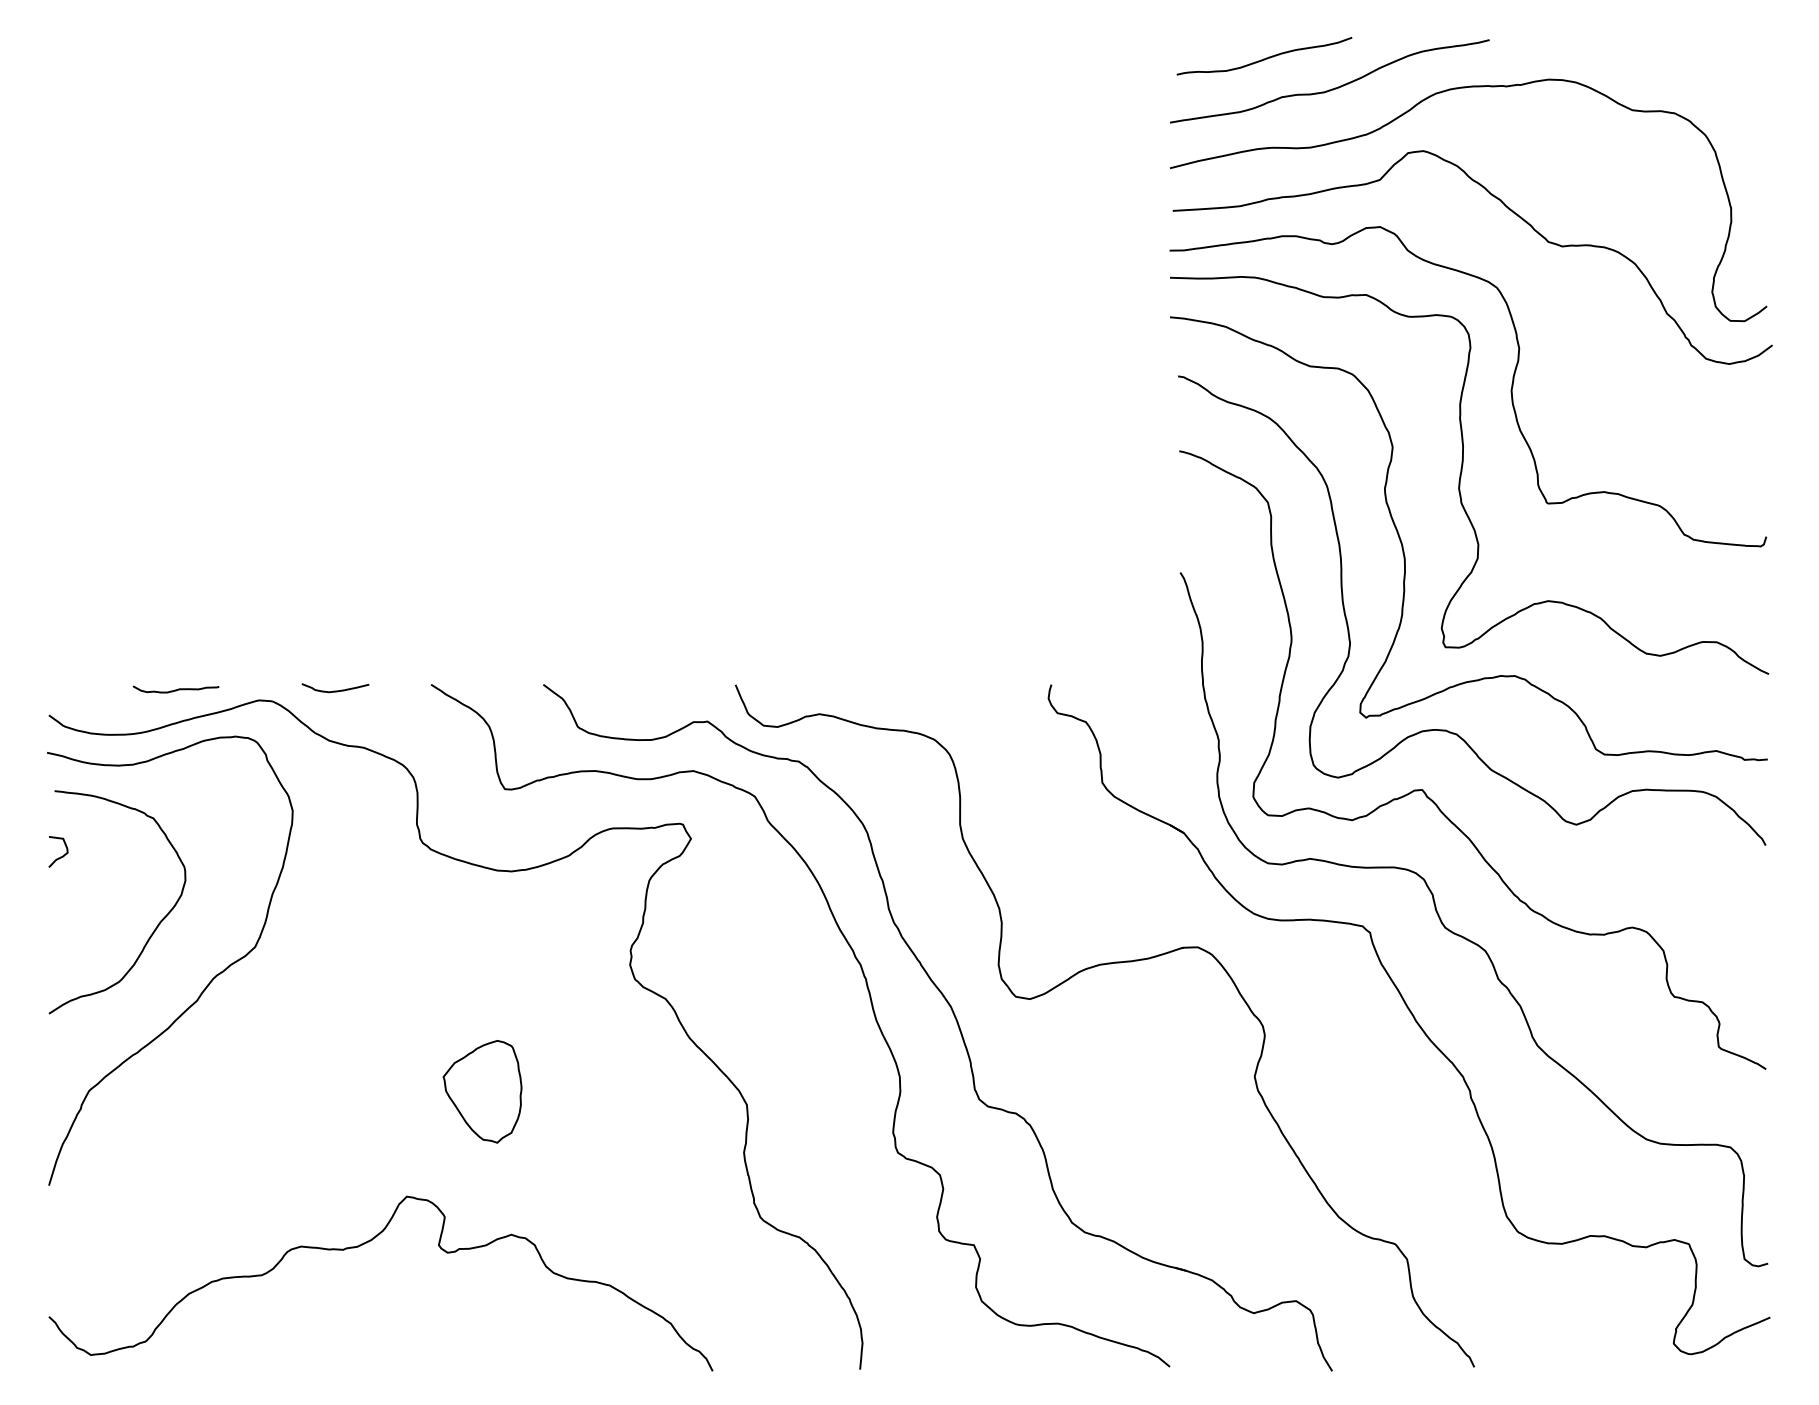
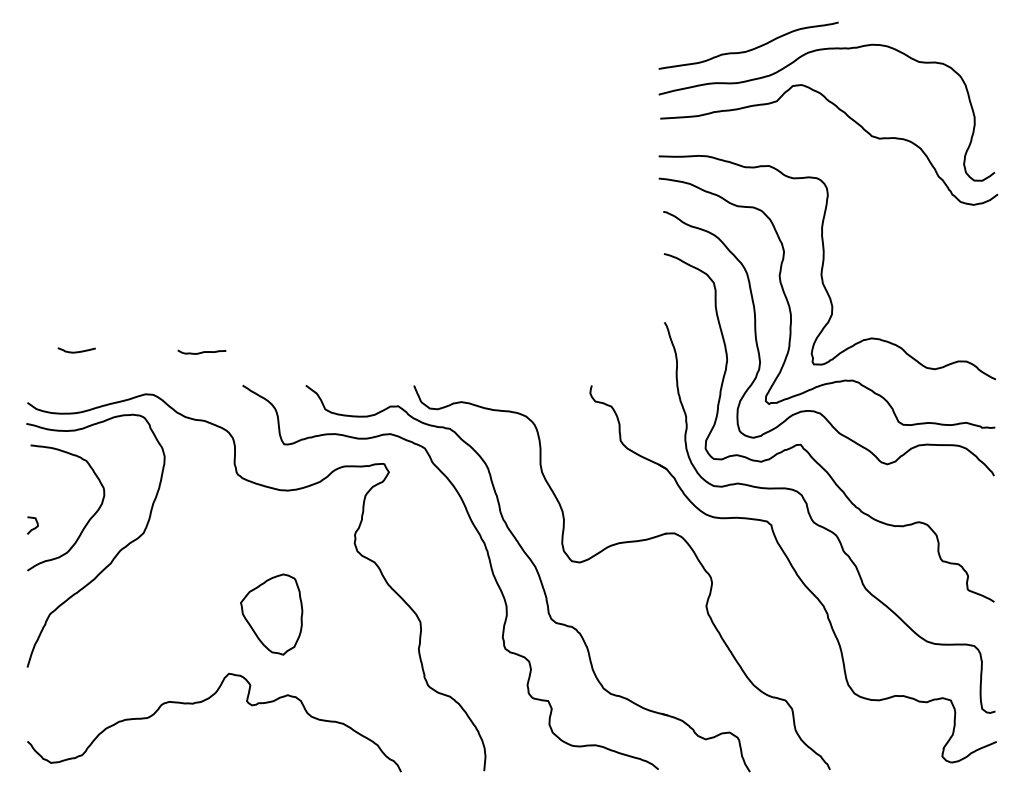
curve: (1263, 57) -> (711, 32), removed
curve: (1510, 386) -> (850, 217), removed
curve: (175, 688) -> (201, 351), moved
curve: (334, 690) -> (76, 351), moved
curve: (61, 855) -> (34, 527), moved
part: (482, 1091) -> (271, 614), size x1.4

